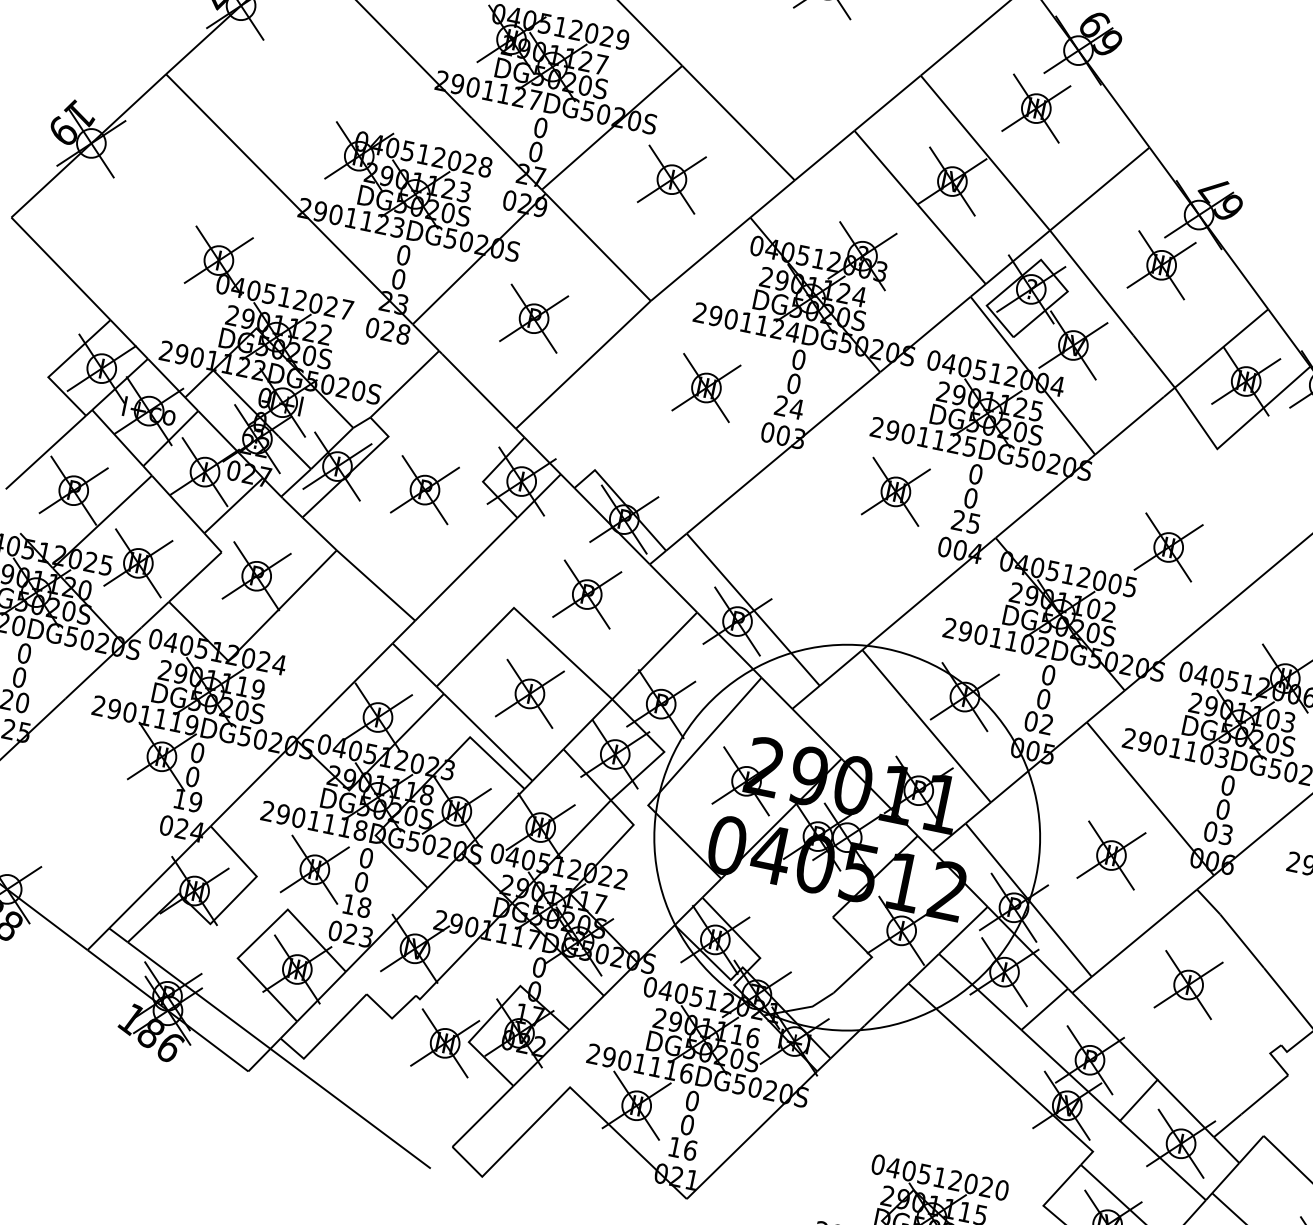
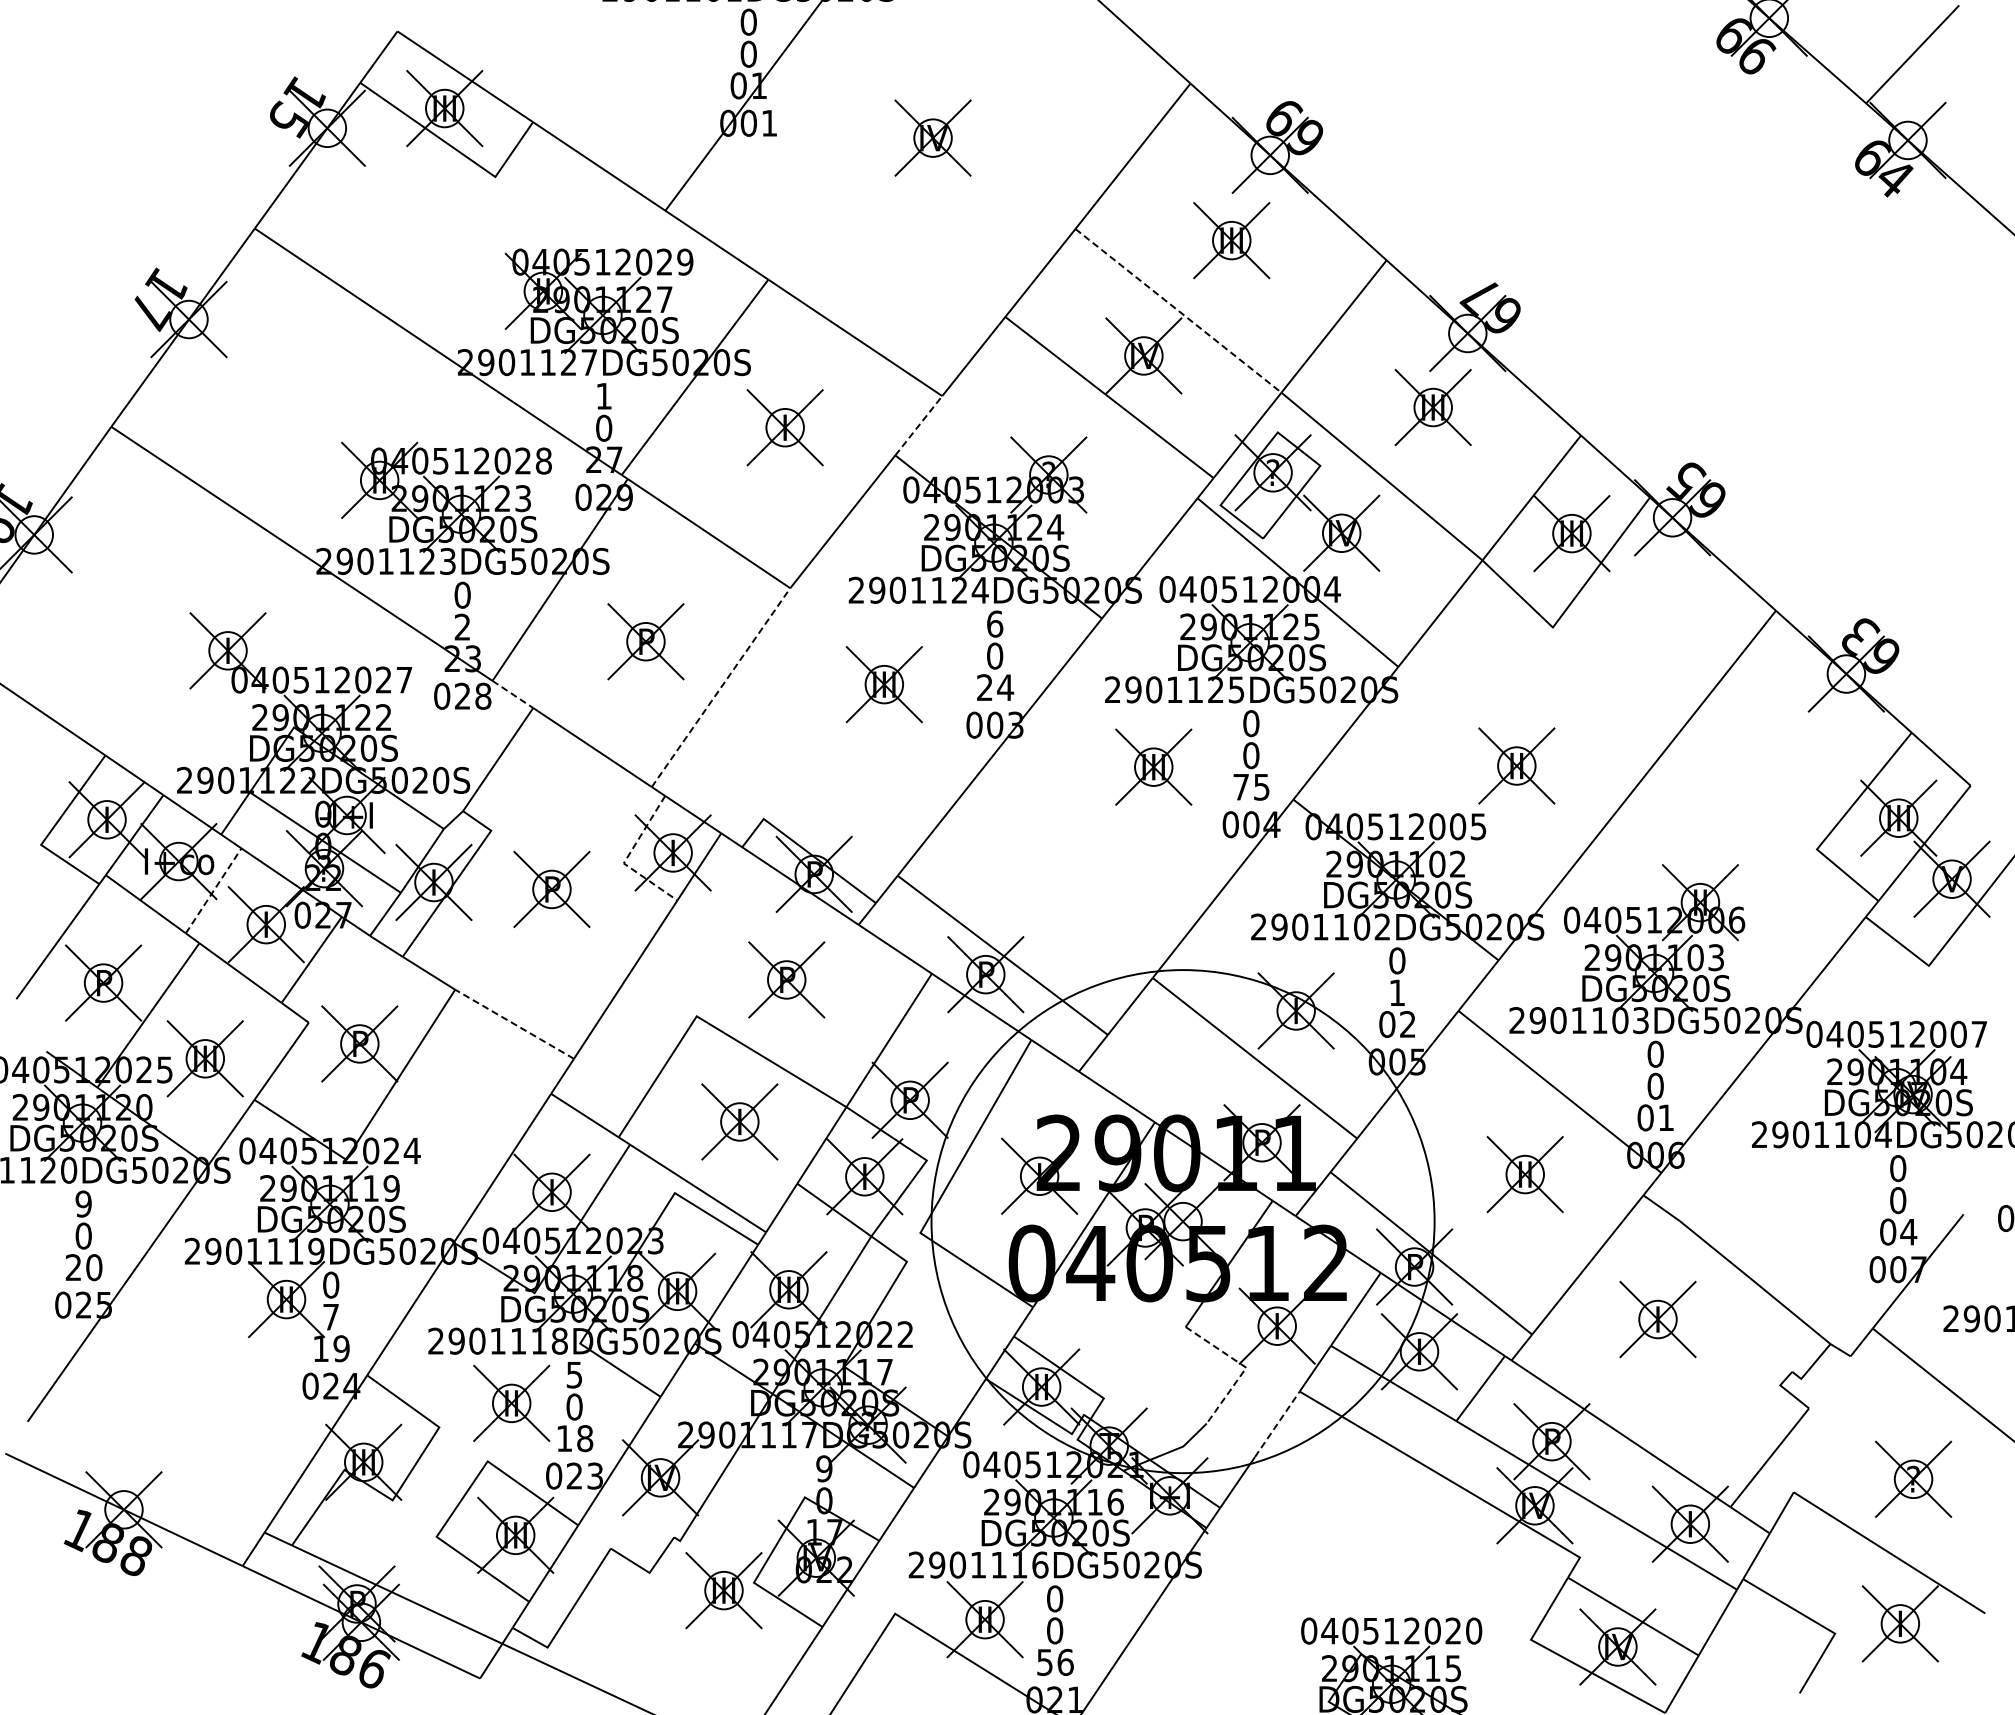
text: (541, 127) -> (604, 395), 0 -> 1
line: (985, 152) -> (1178, 310), solid -> dashed
line: (772, 198) -> (918, 425), solid -> dashed
text: (398, 278) -> (462, 626), 0 -> 2
line: (426, 337) -> (513, 694), solid -> dashed
text: (799, 359) -> (995, 623), 0 -> 6
line: (583, 364) -> (721, 687), solid -> dashed
line: (170, 438) -> (213, 890), solid -> dashed
line: (485, 478) -> (626, 858), solid -> dashed
text: (958, 519) -> (1240, 786), 25 -> 75
line: (375, 585) -> (514, 1024), solid -> dashed
text: (24, 653) -> (83, 1203), 0 -> 9
text: (1043, 698) -> (1397, 992), 0 -> 1
text: (193, 776) -> (331, 1316), 0 -> 7
text: (1225, 834) -> (1665, 1117), 03 -> 01
text: (366, 857) -> (574, 1374), 0 -> 5
line: (870, 956) -> (1244, 1366), solid -> dashed
text: (539, 967) -> (824, 1468), 0 -> 9
line: (886, 1004) -> (1277, 1424), solid -> dashed
line: (1138, 1099) -> (1624, 1479), removed
text: (674, 1147) -> (1044, 1662), 16 -> 56

